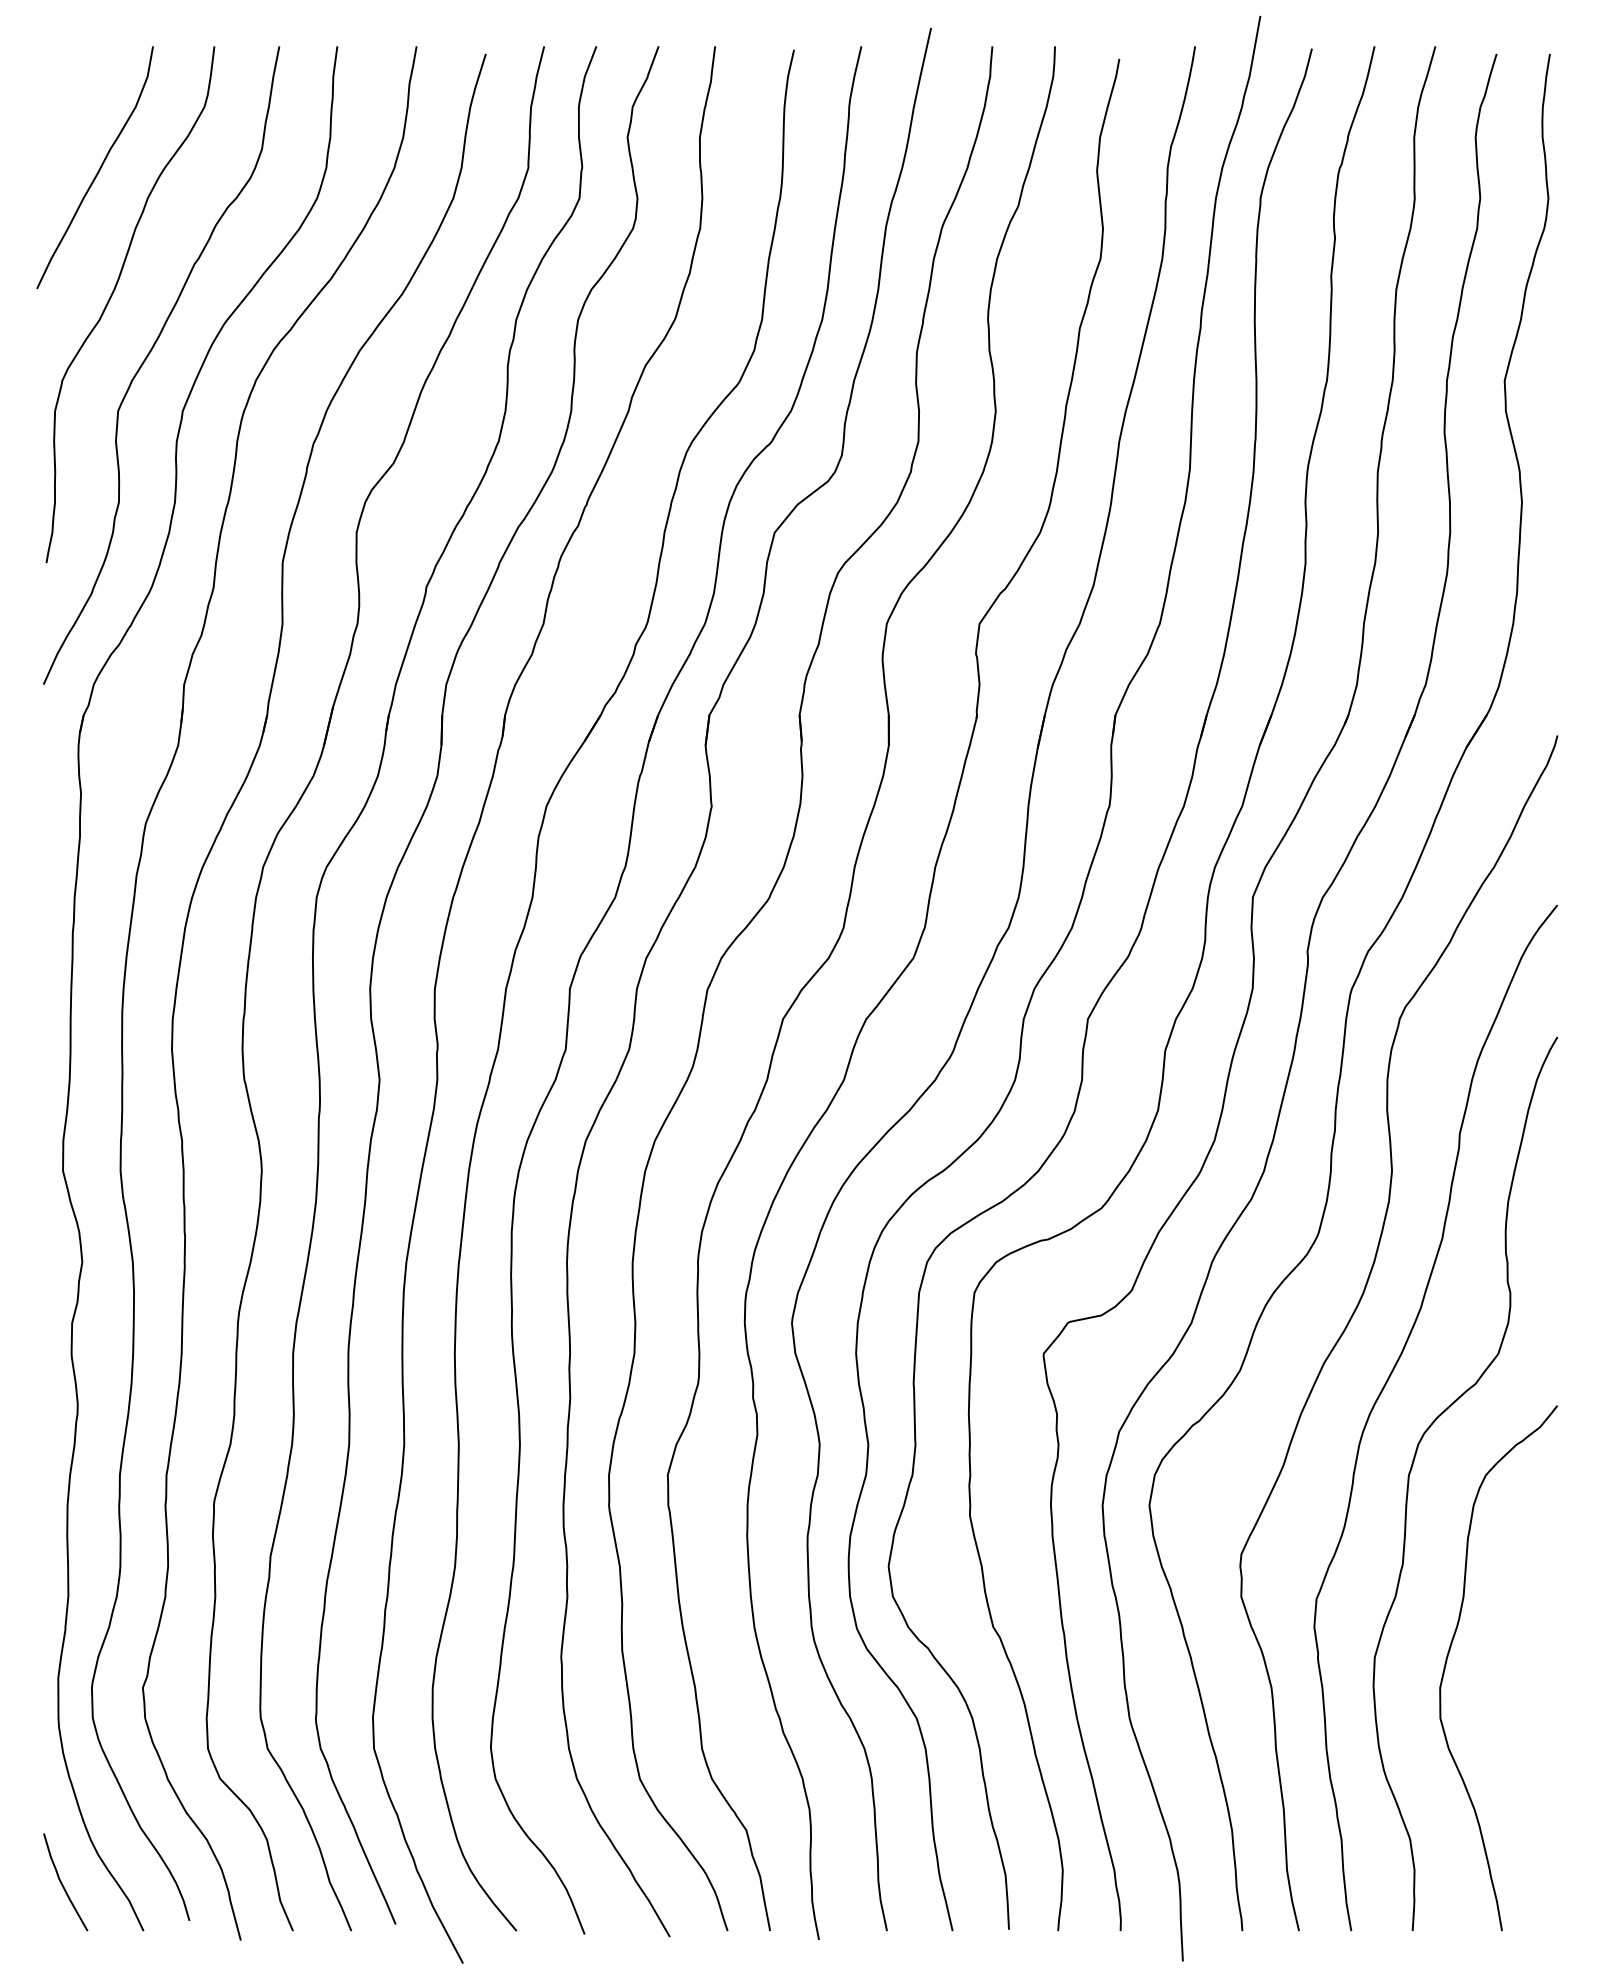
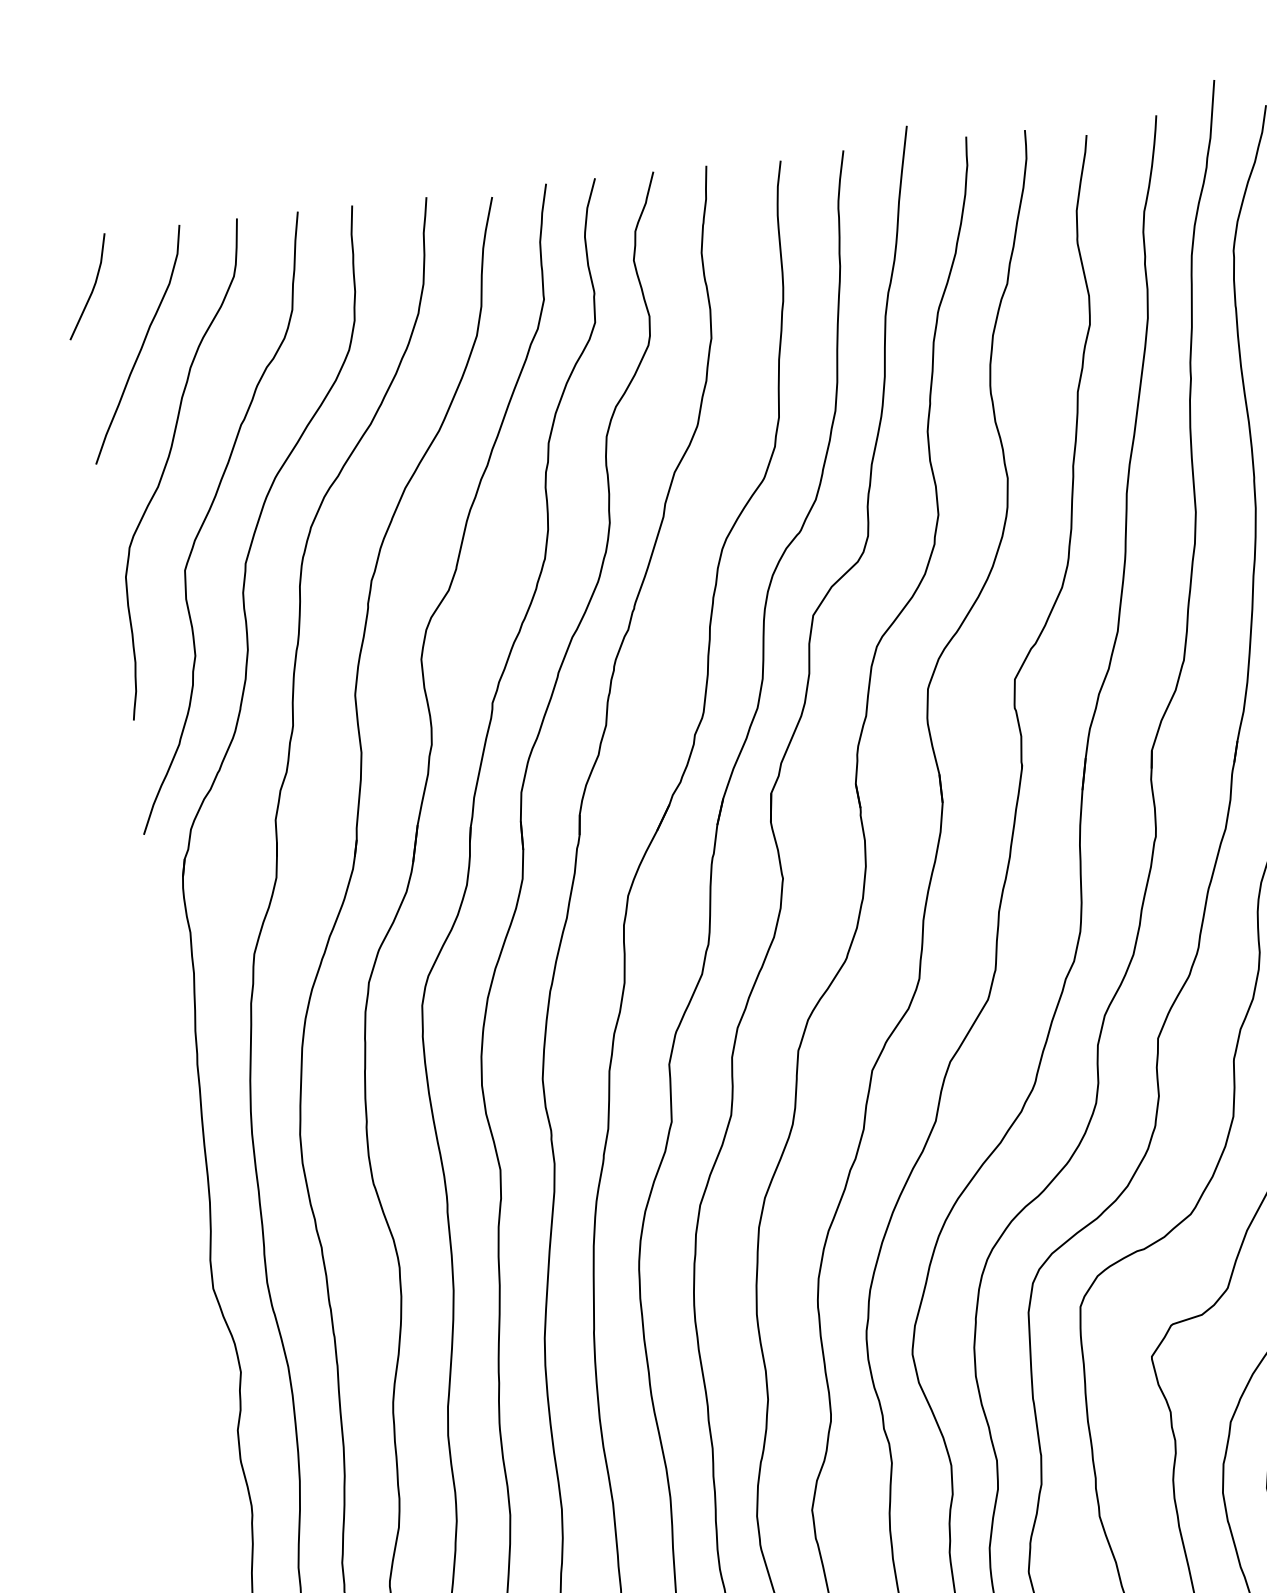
line: (53, 103) -> (92, 288), added

